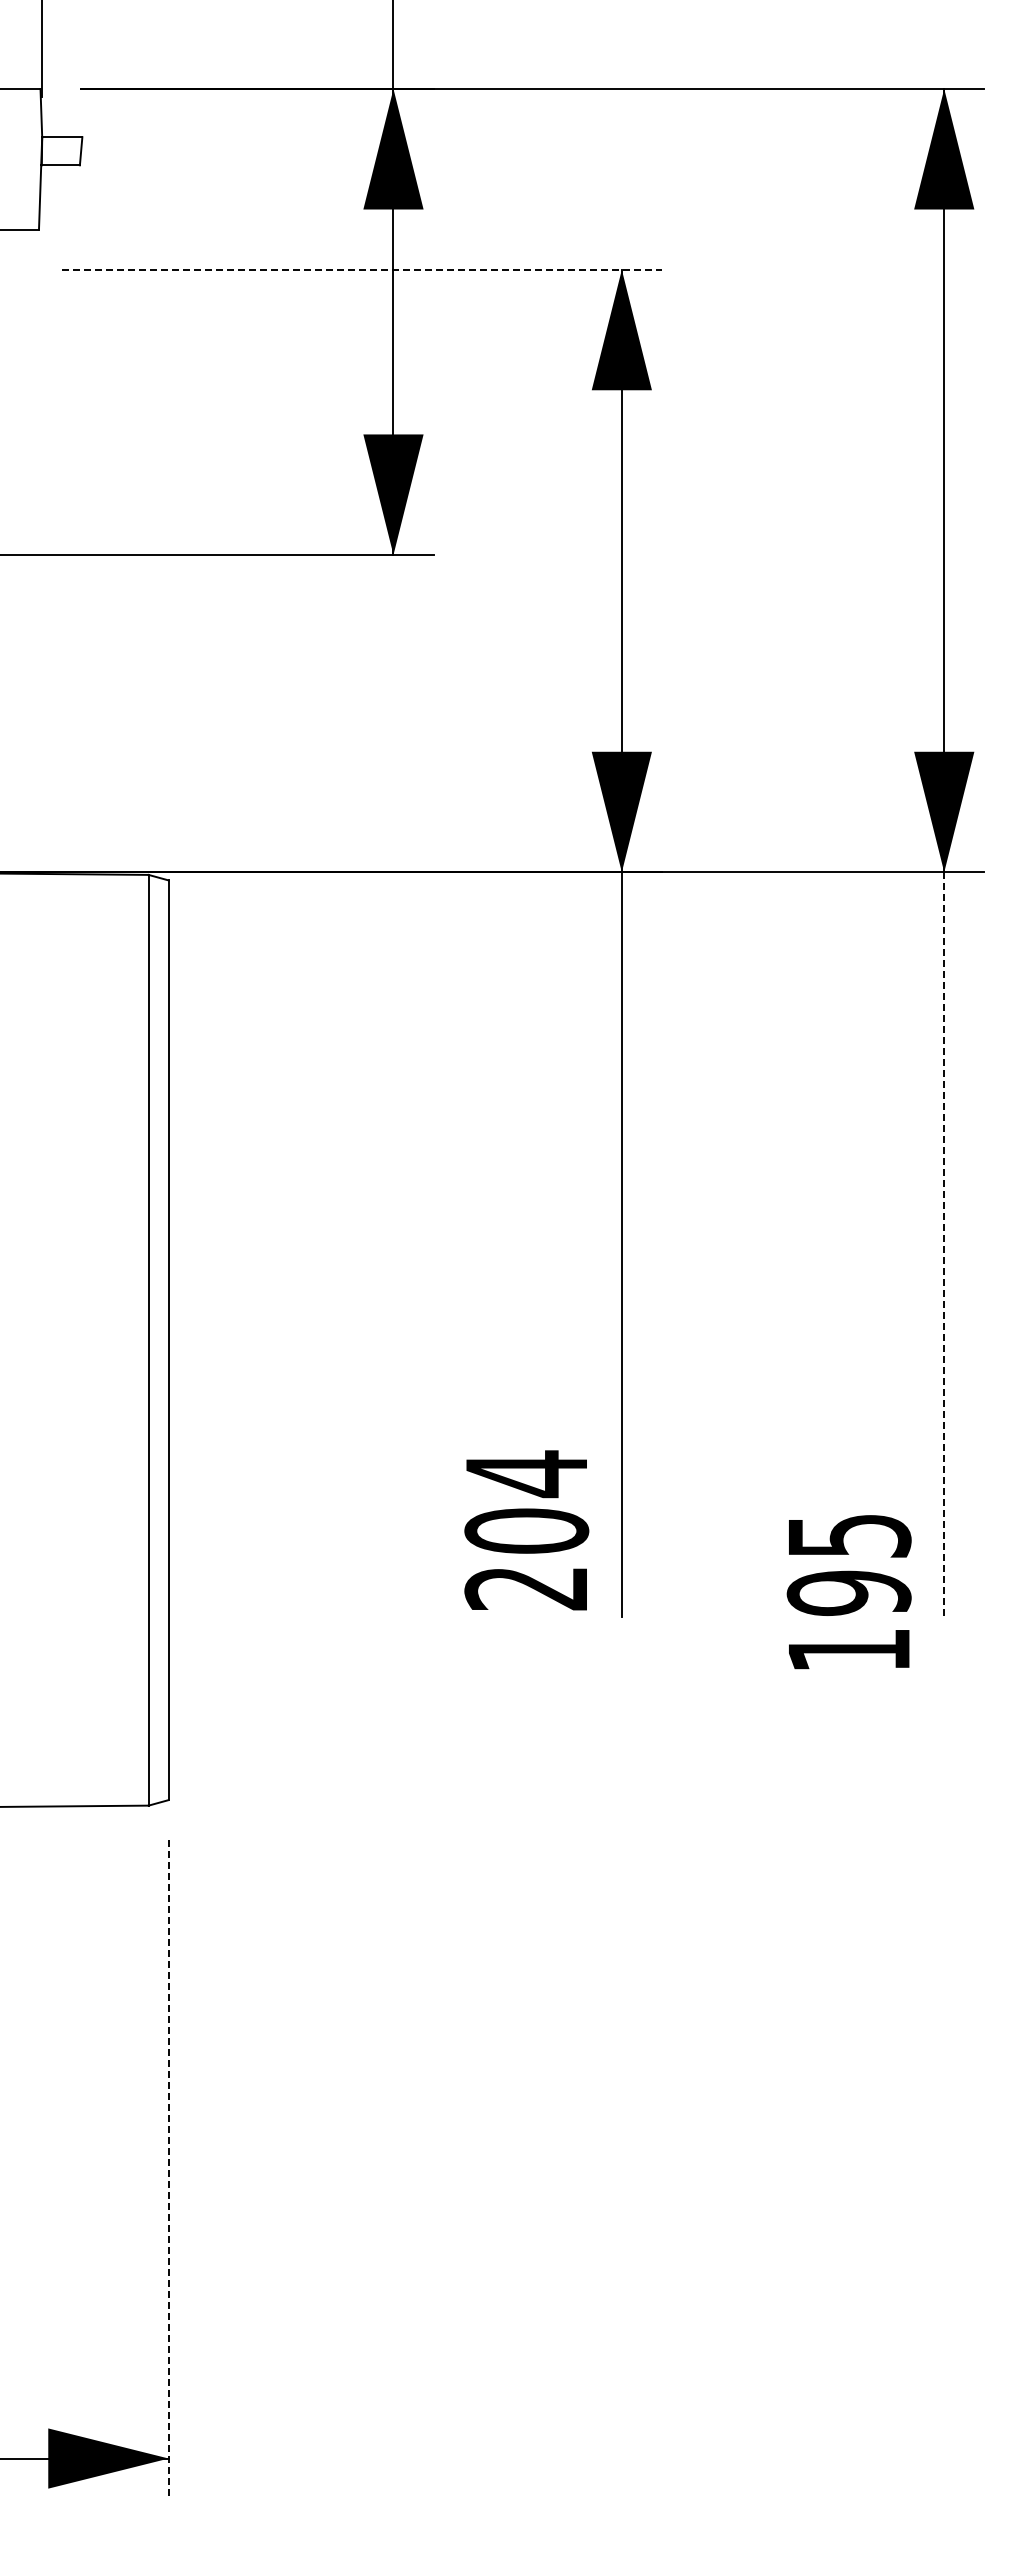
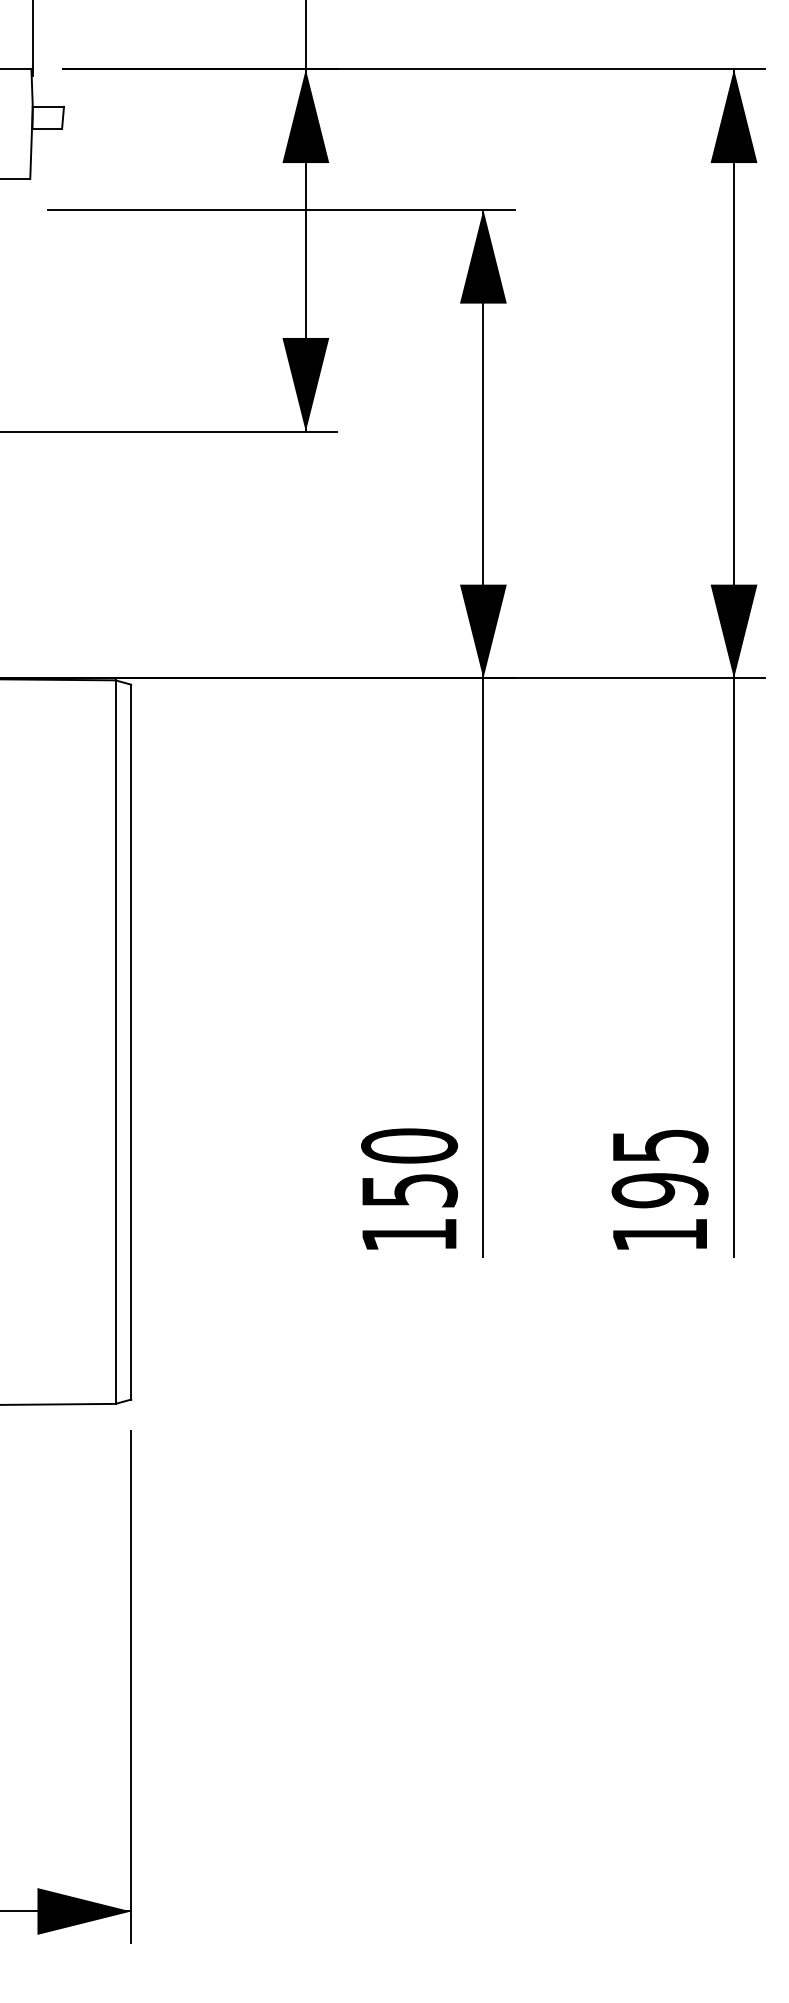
line: (362, 269) -> (281, 209), dashed -> solid
line: (944, 1245) -> (734, 968), dashed -> solid
text: (526, 1530) -> (409, 1190), 204 -> 150
text: (848, 1592) -> (659, 1190), moved
line: (168, 2169) -> (130, 1686), dashed -> solid

